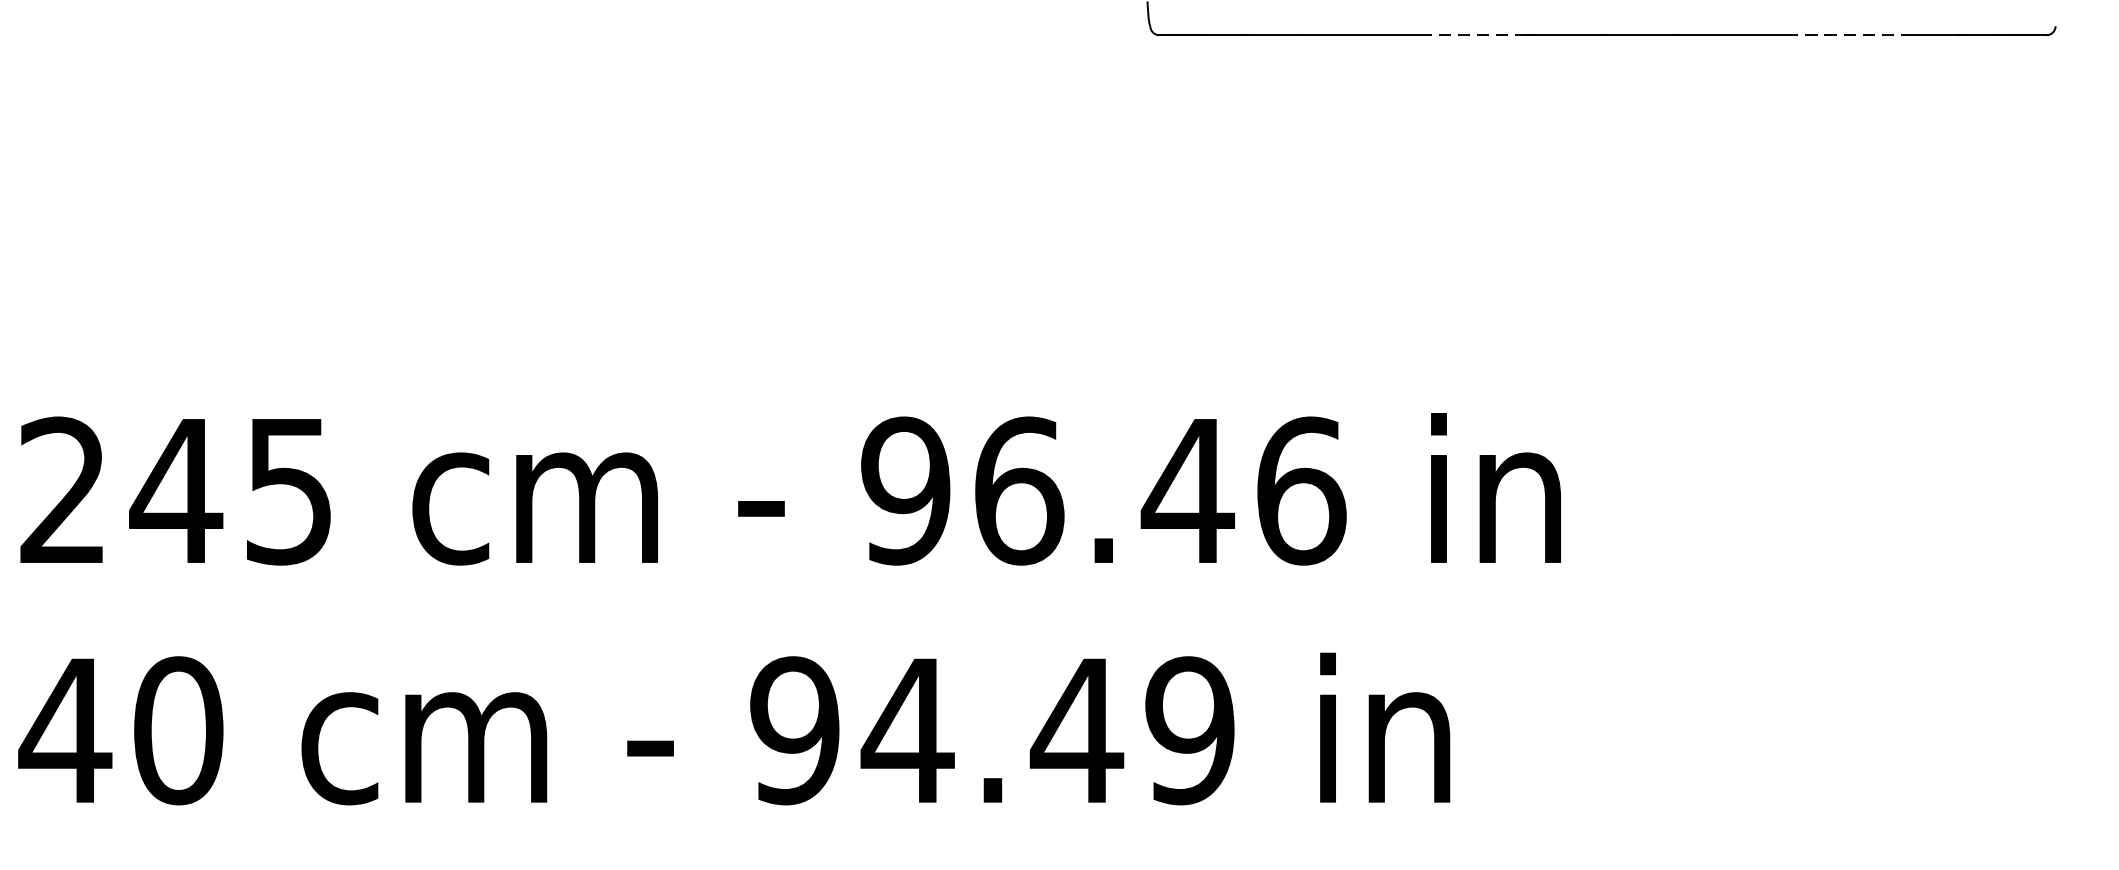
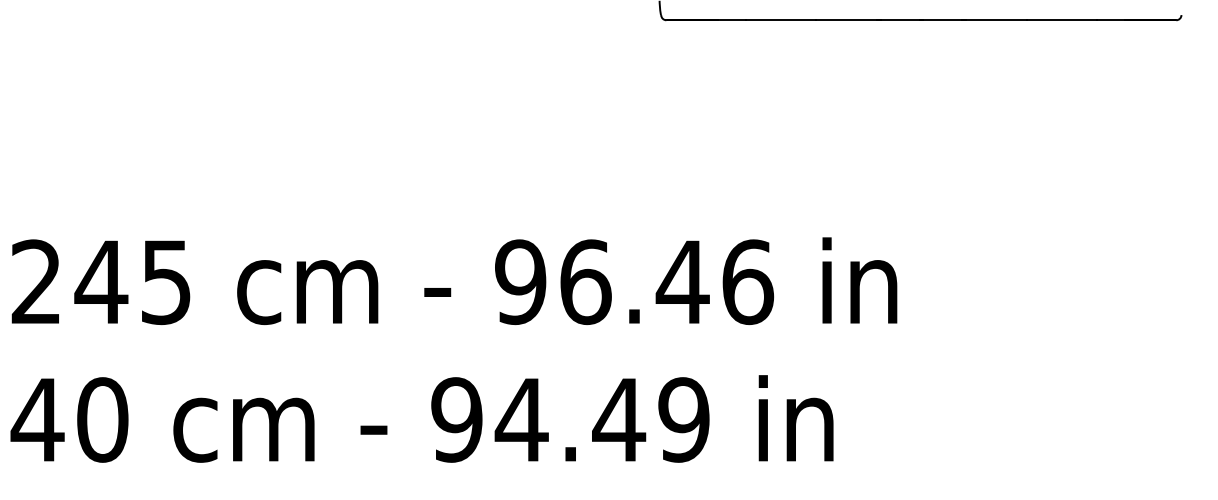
line: (1476, 35) -> (848, 20), dashed -> solid
line: (1848, 35) -> (1062, 20), dashed -> solid

